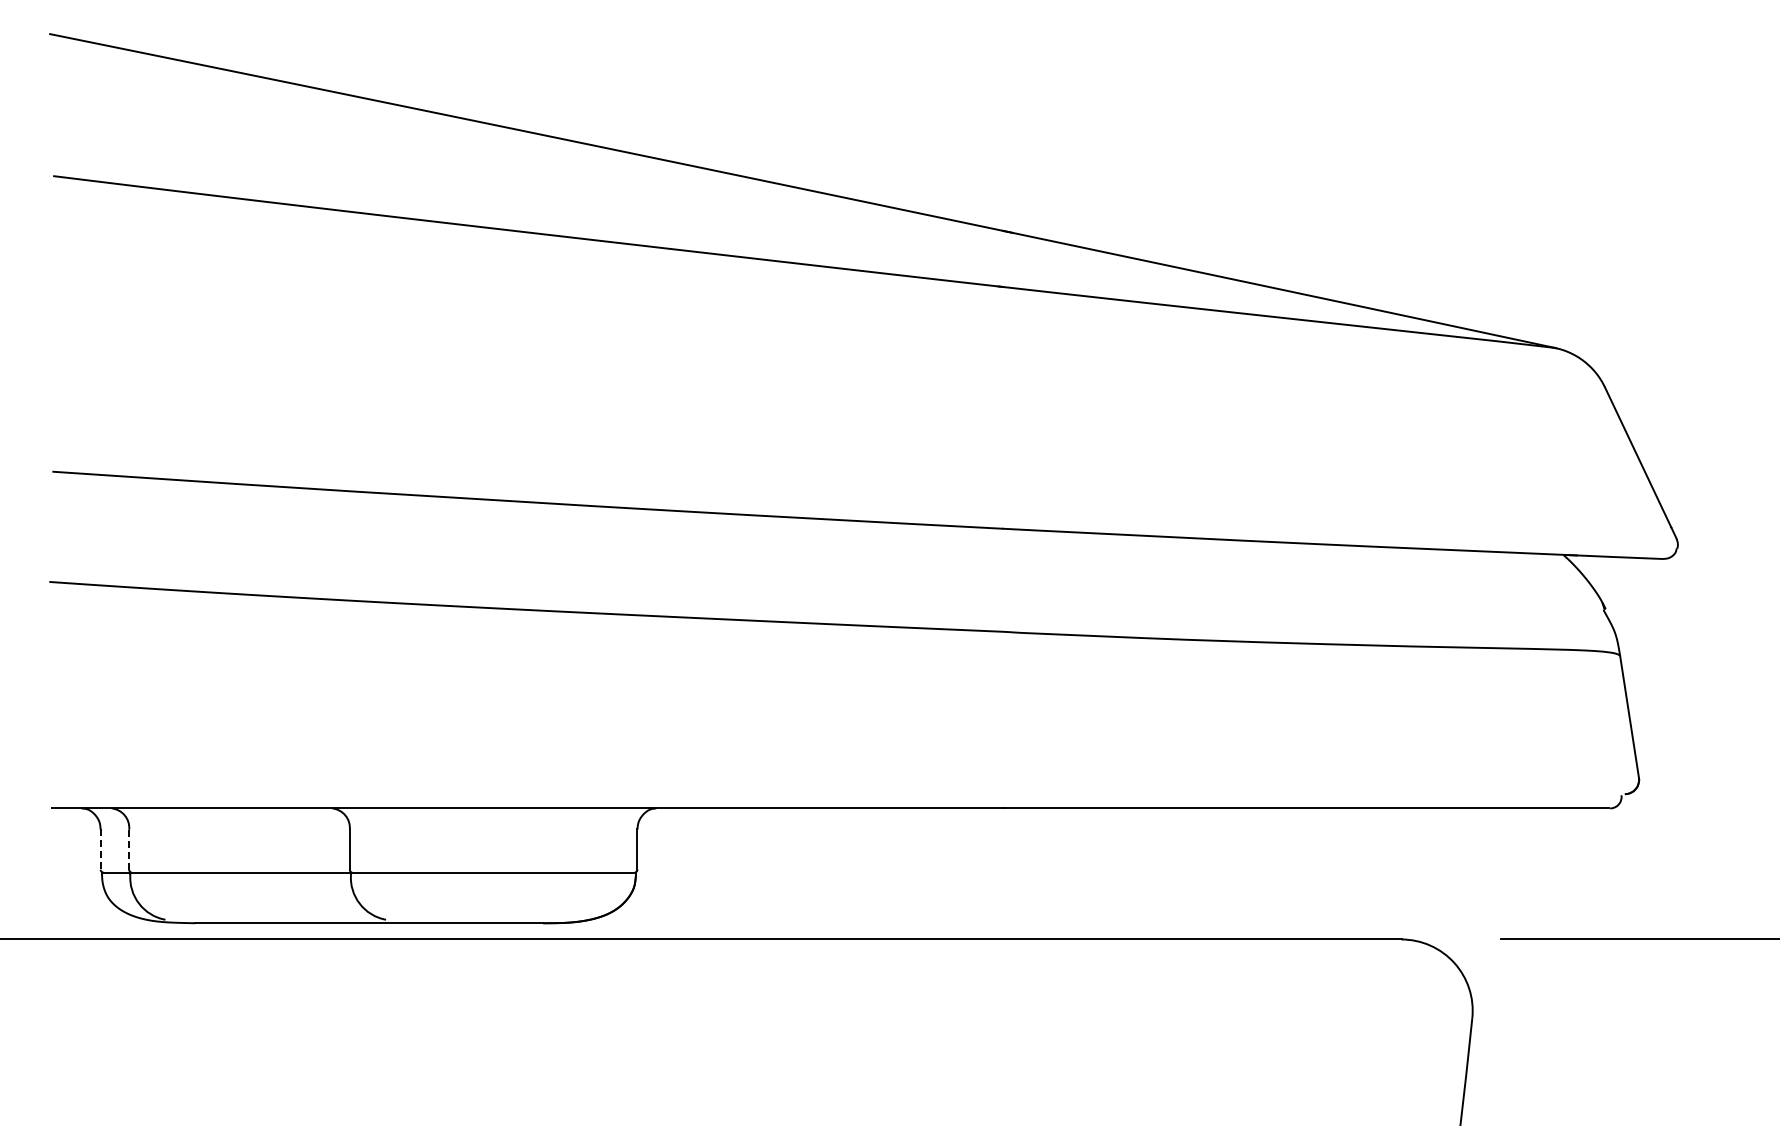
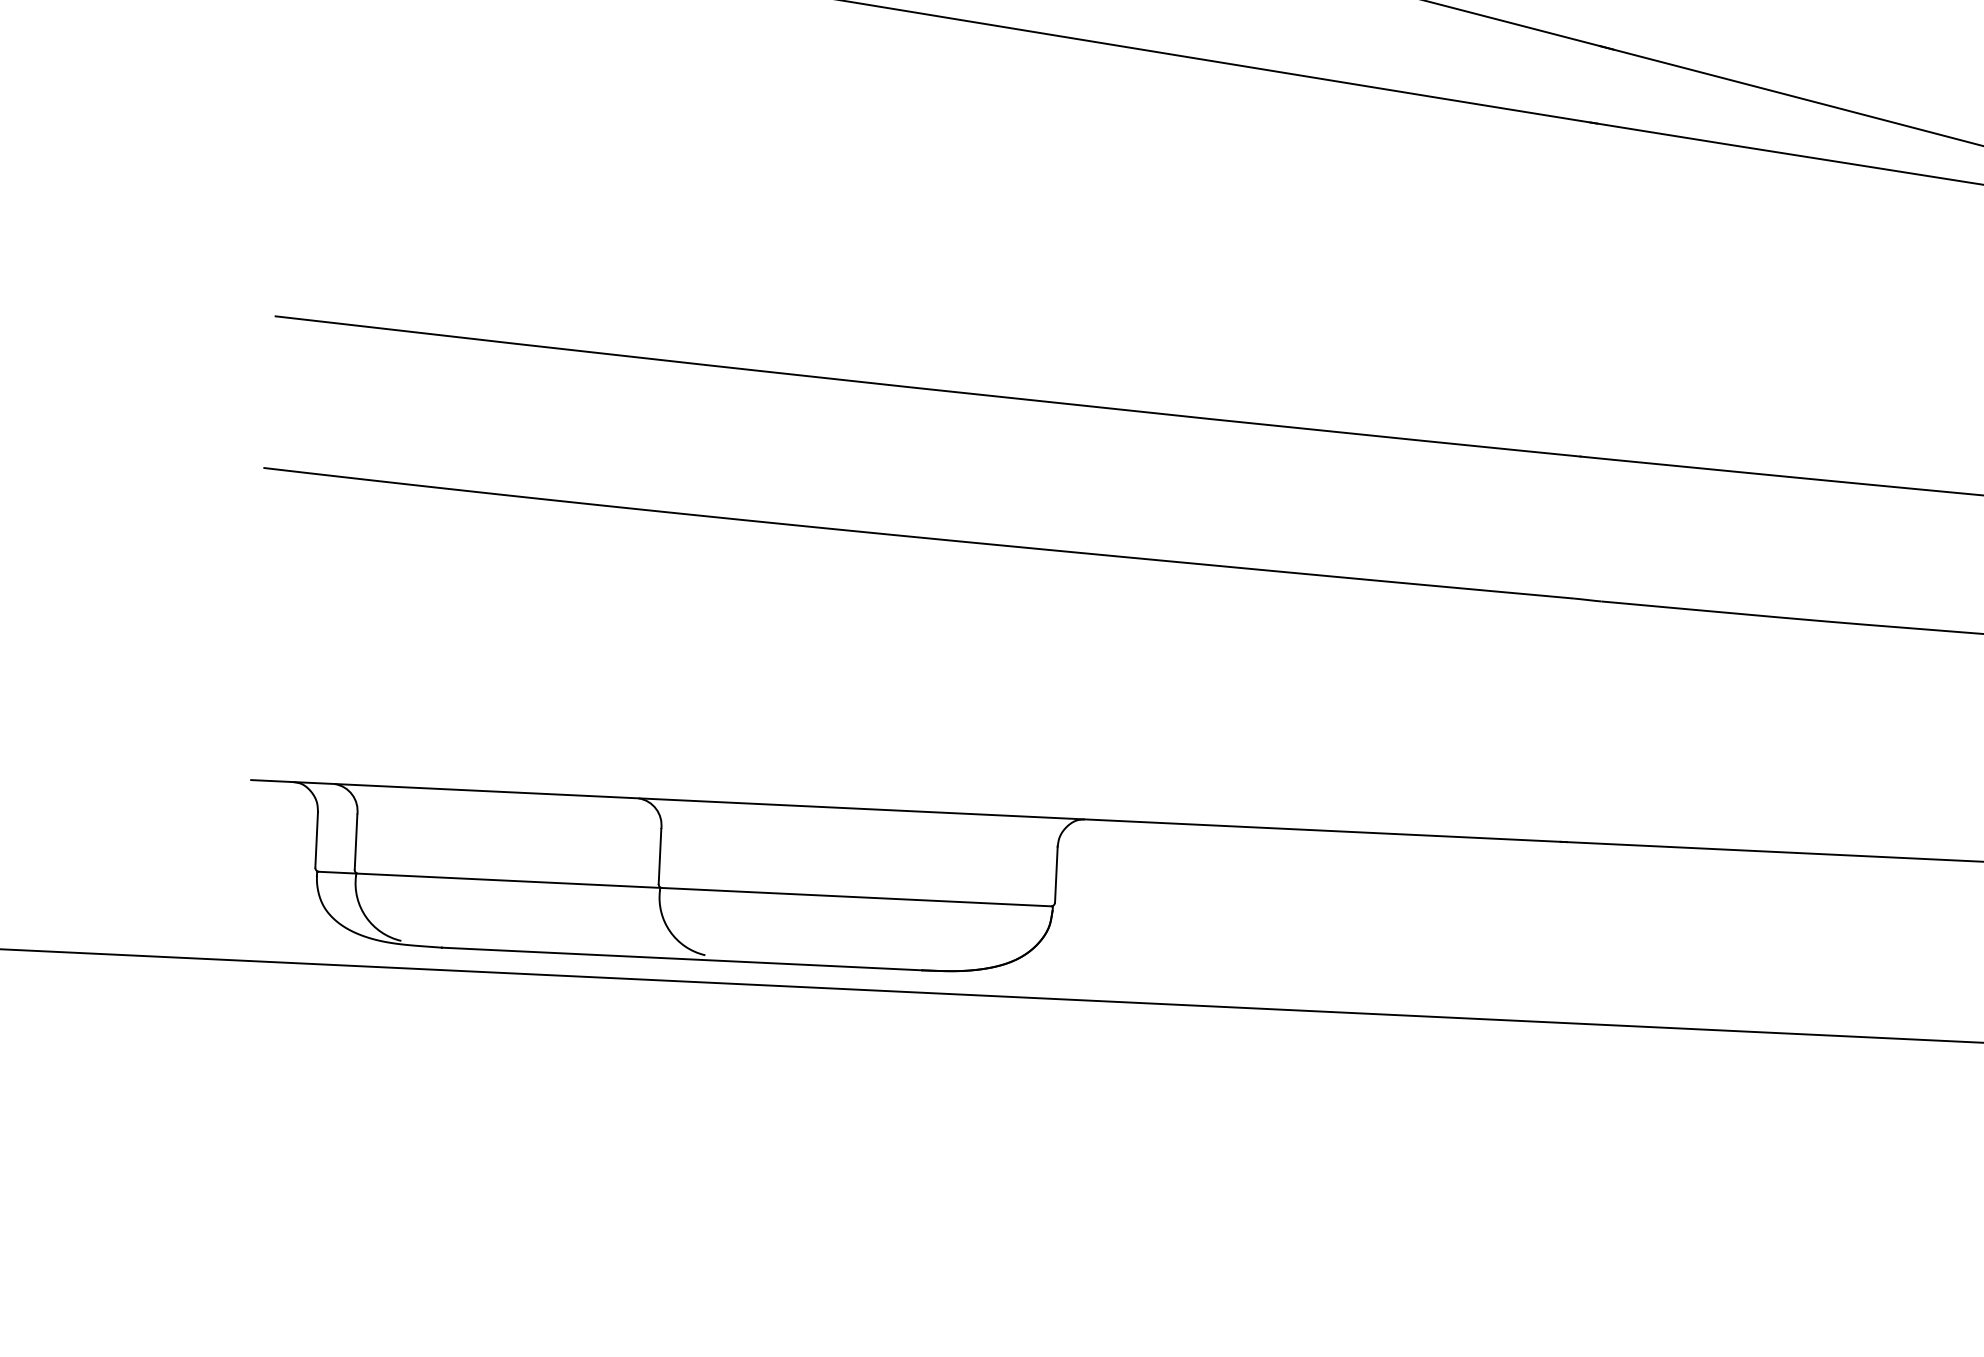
line: (100, 849) -> (316, 839), dashed -> solid
line: (129, 849) -> (356, 841), dashed -> solid

